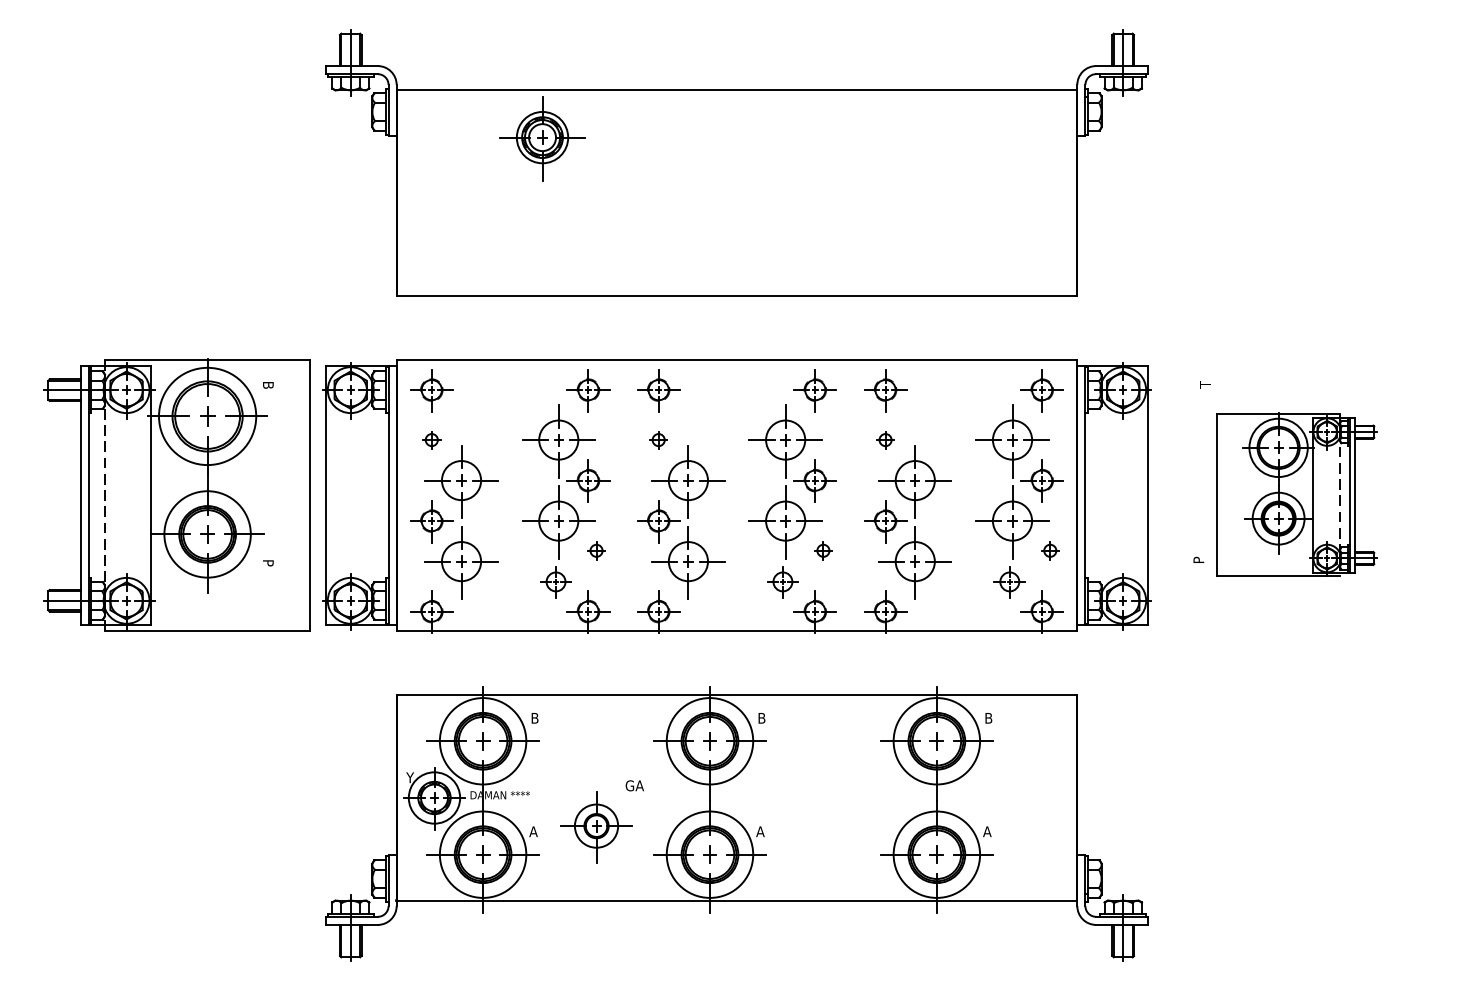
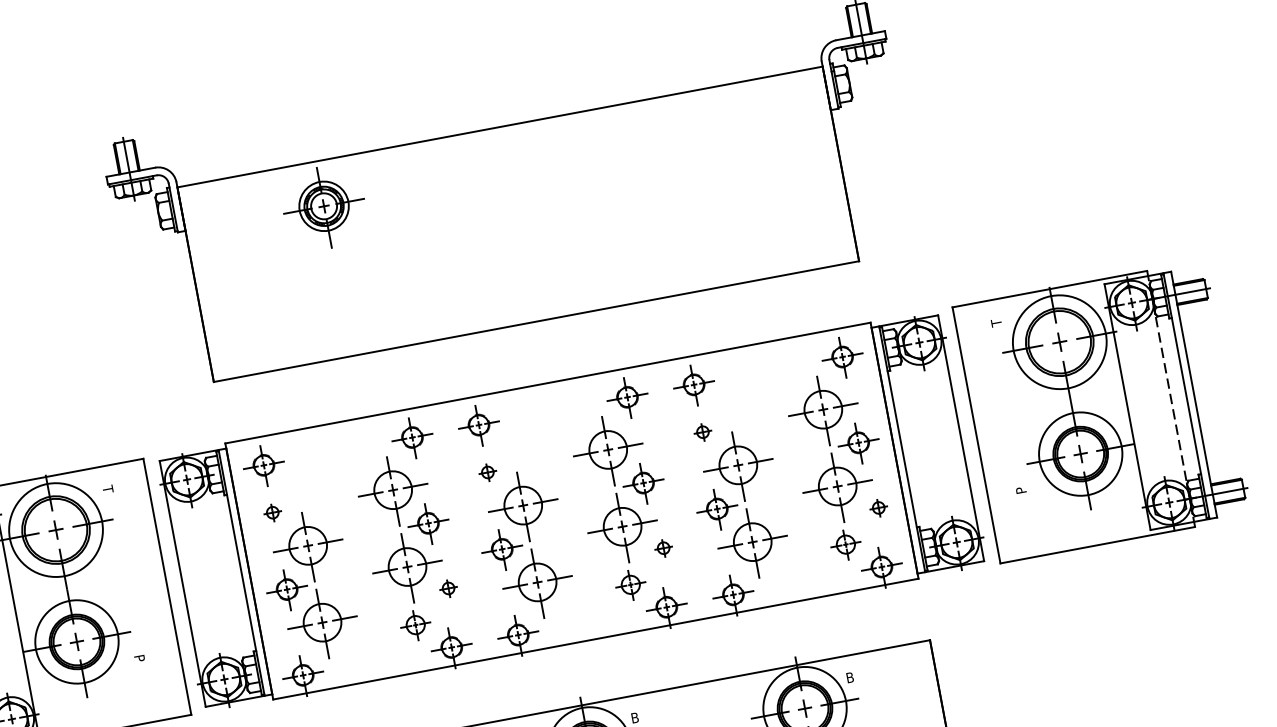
text: (268, 384) -> (108, 489), B -> T
part: (1296, 494) -> (1102, 410), size x1.67

